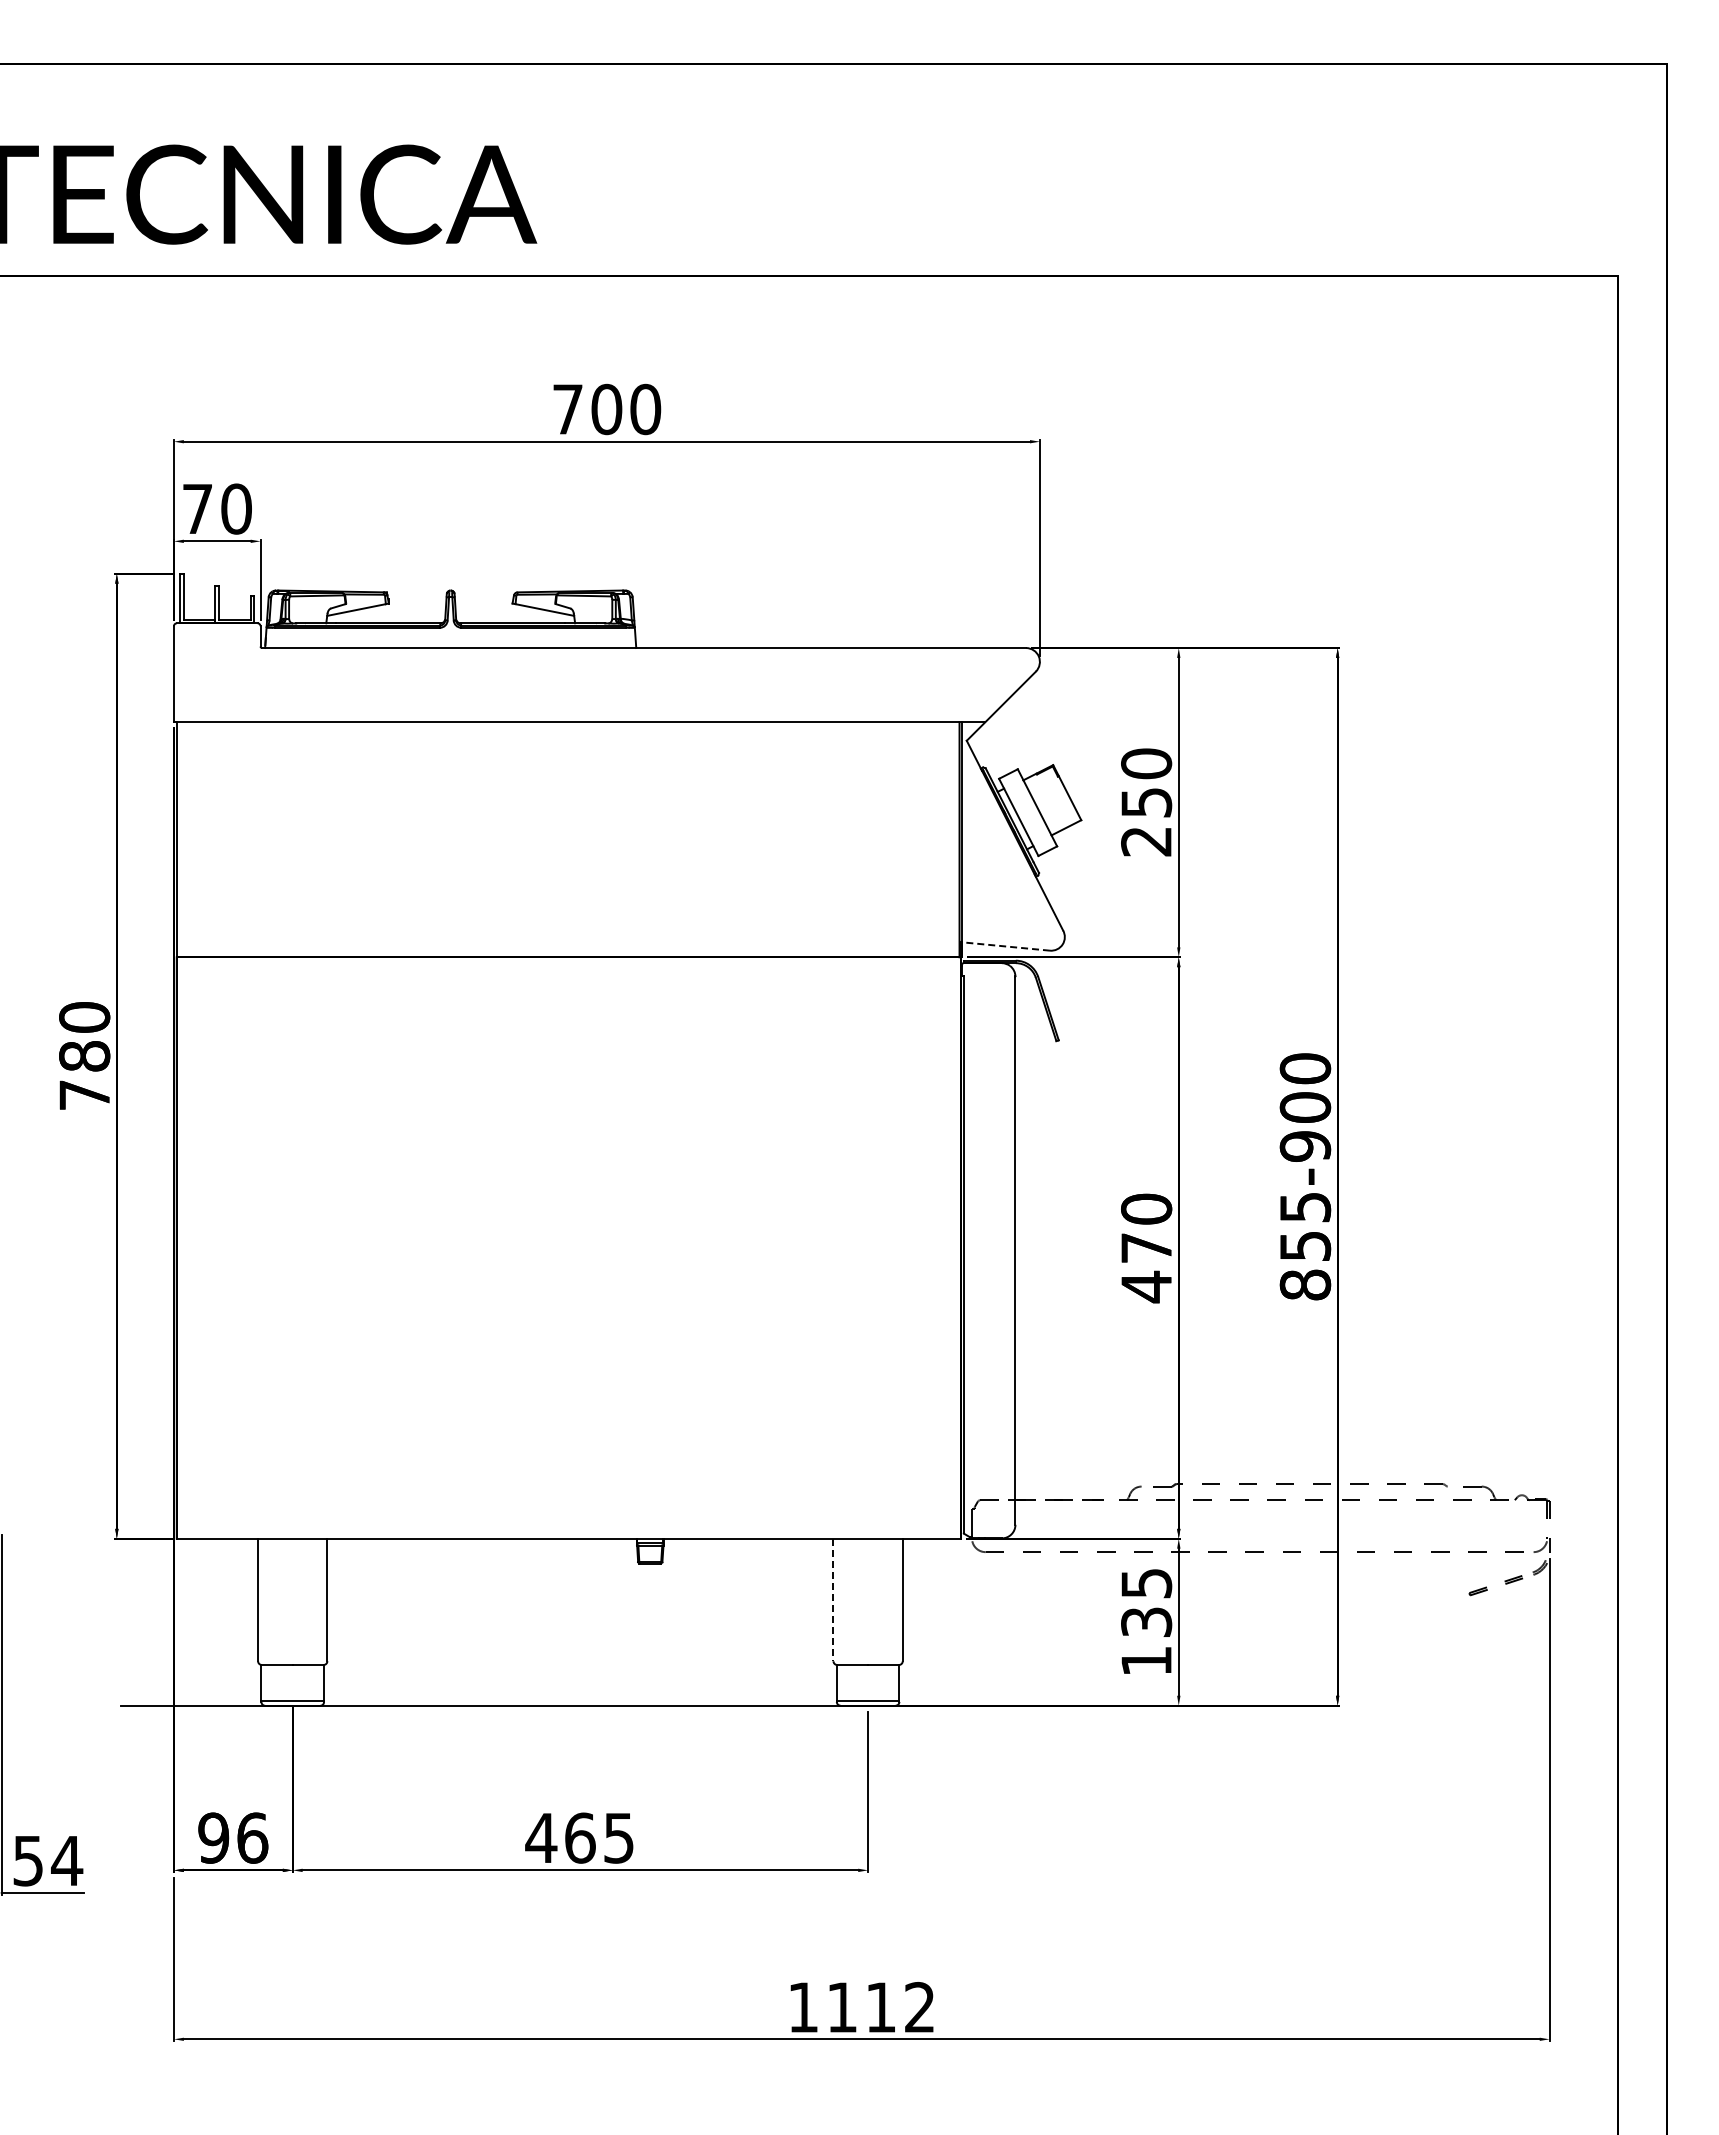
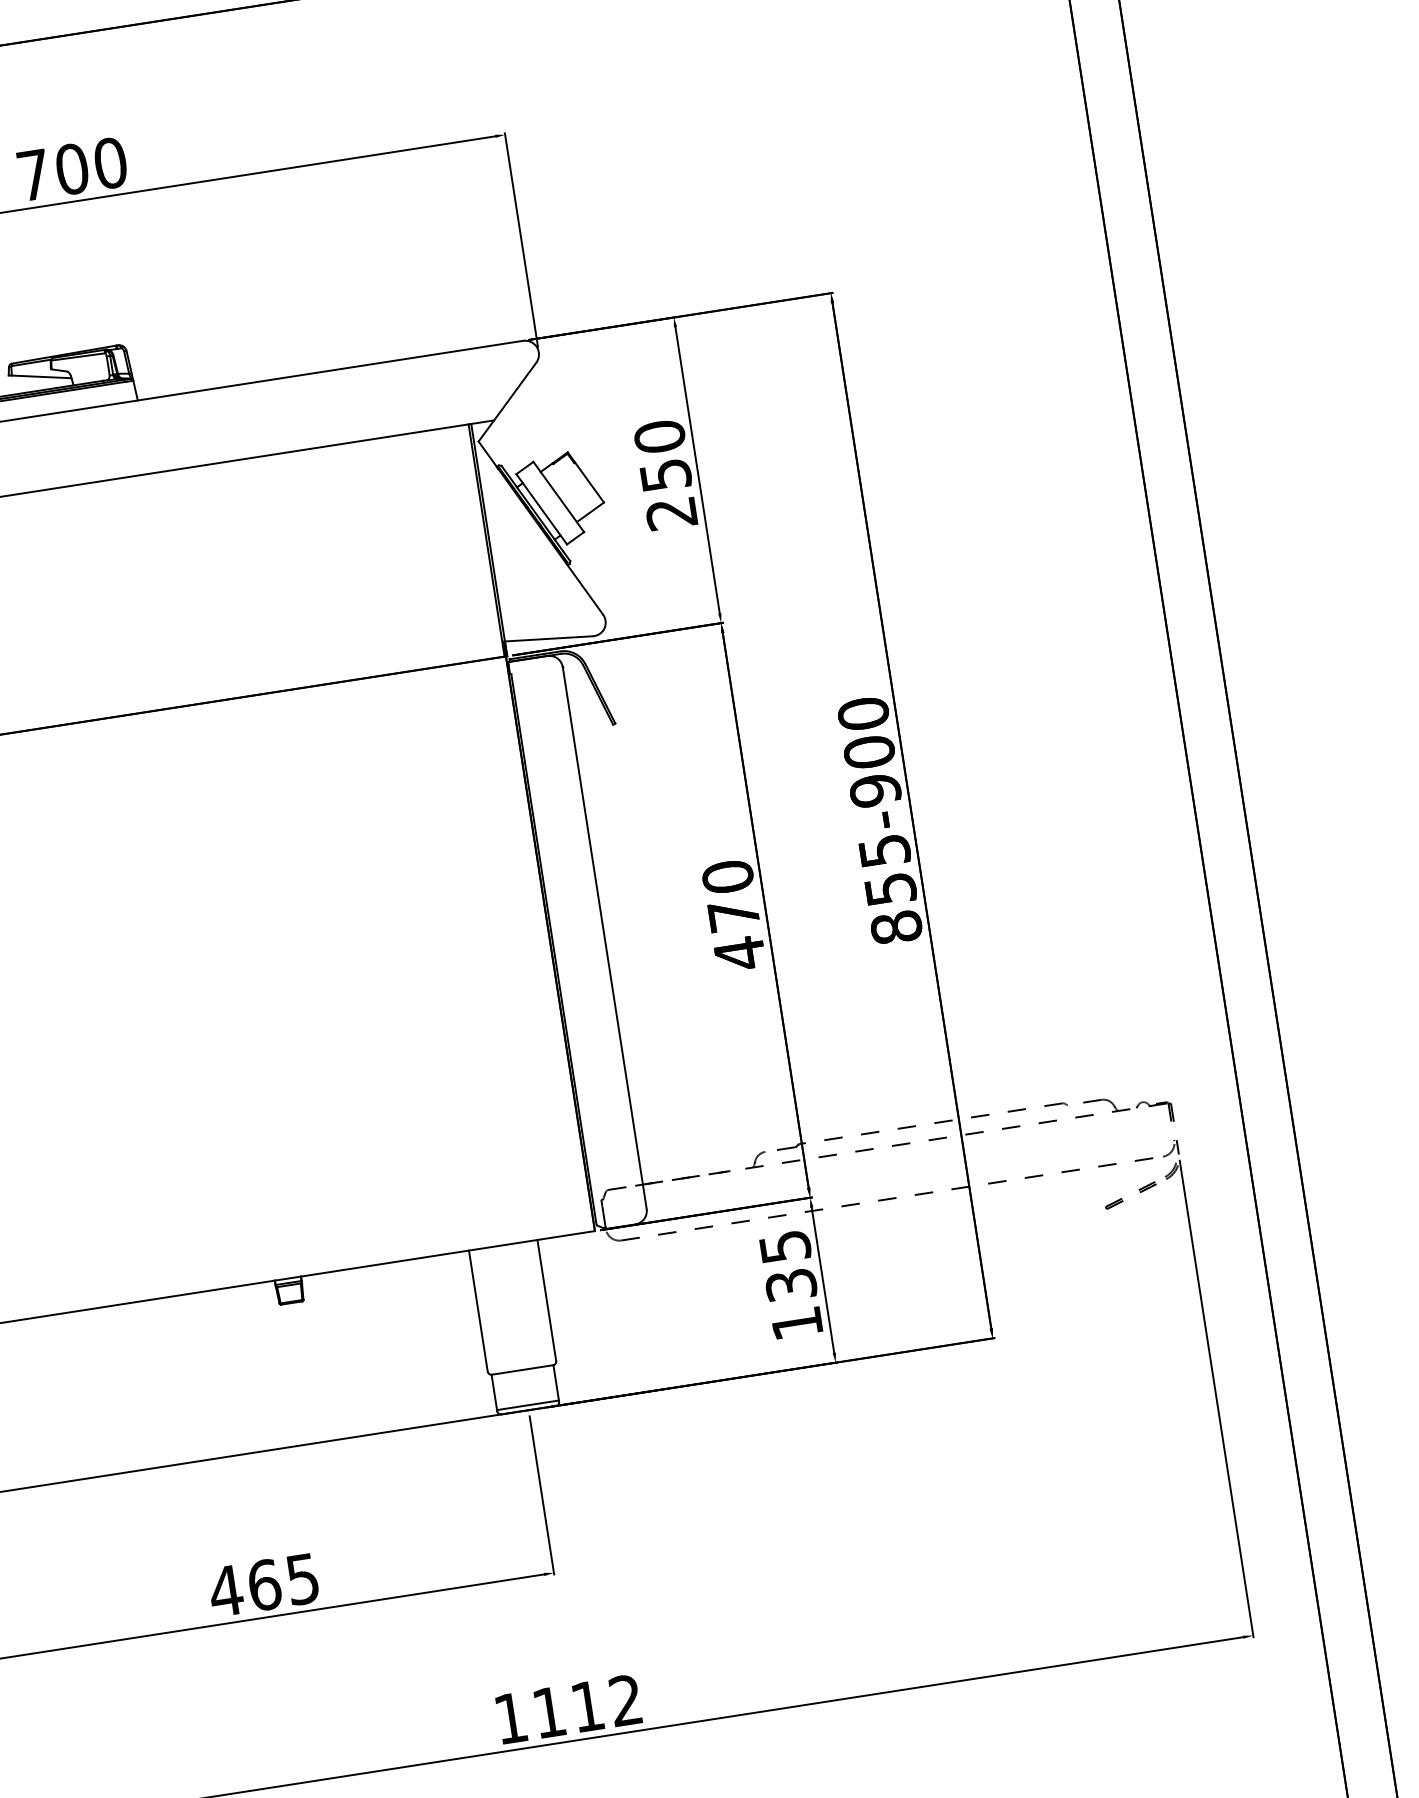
line: (1005, 946) -> (548, 638), dashed -> solid
line: (833, 1600) -> (478, 1311), dashed -> solid

